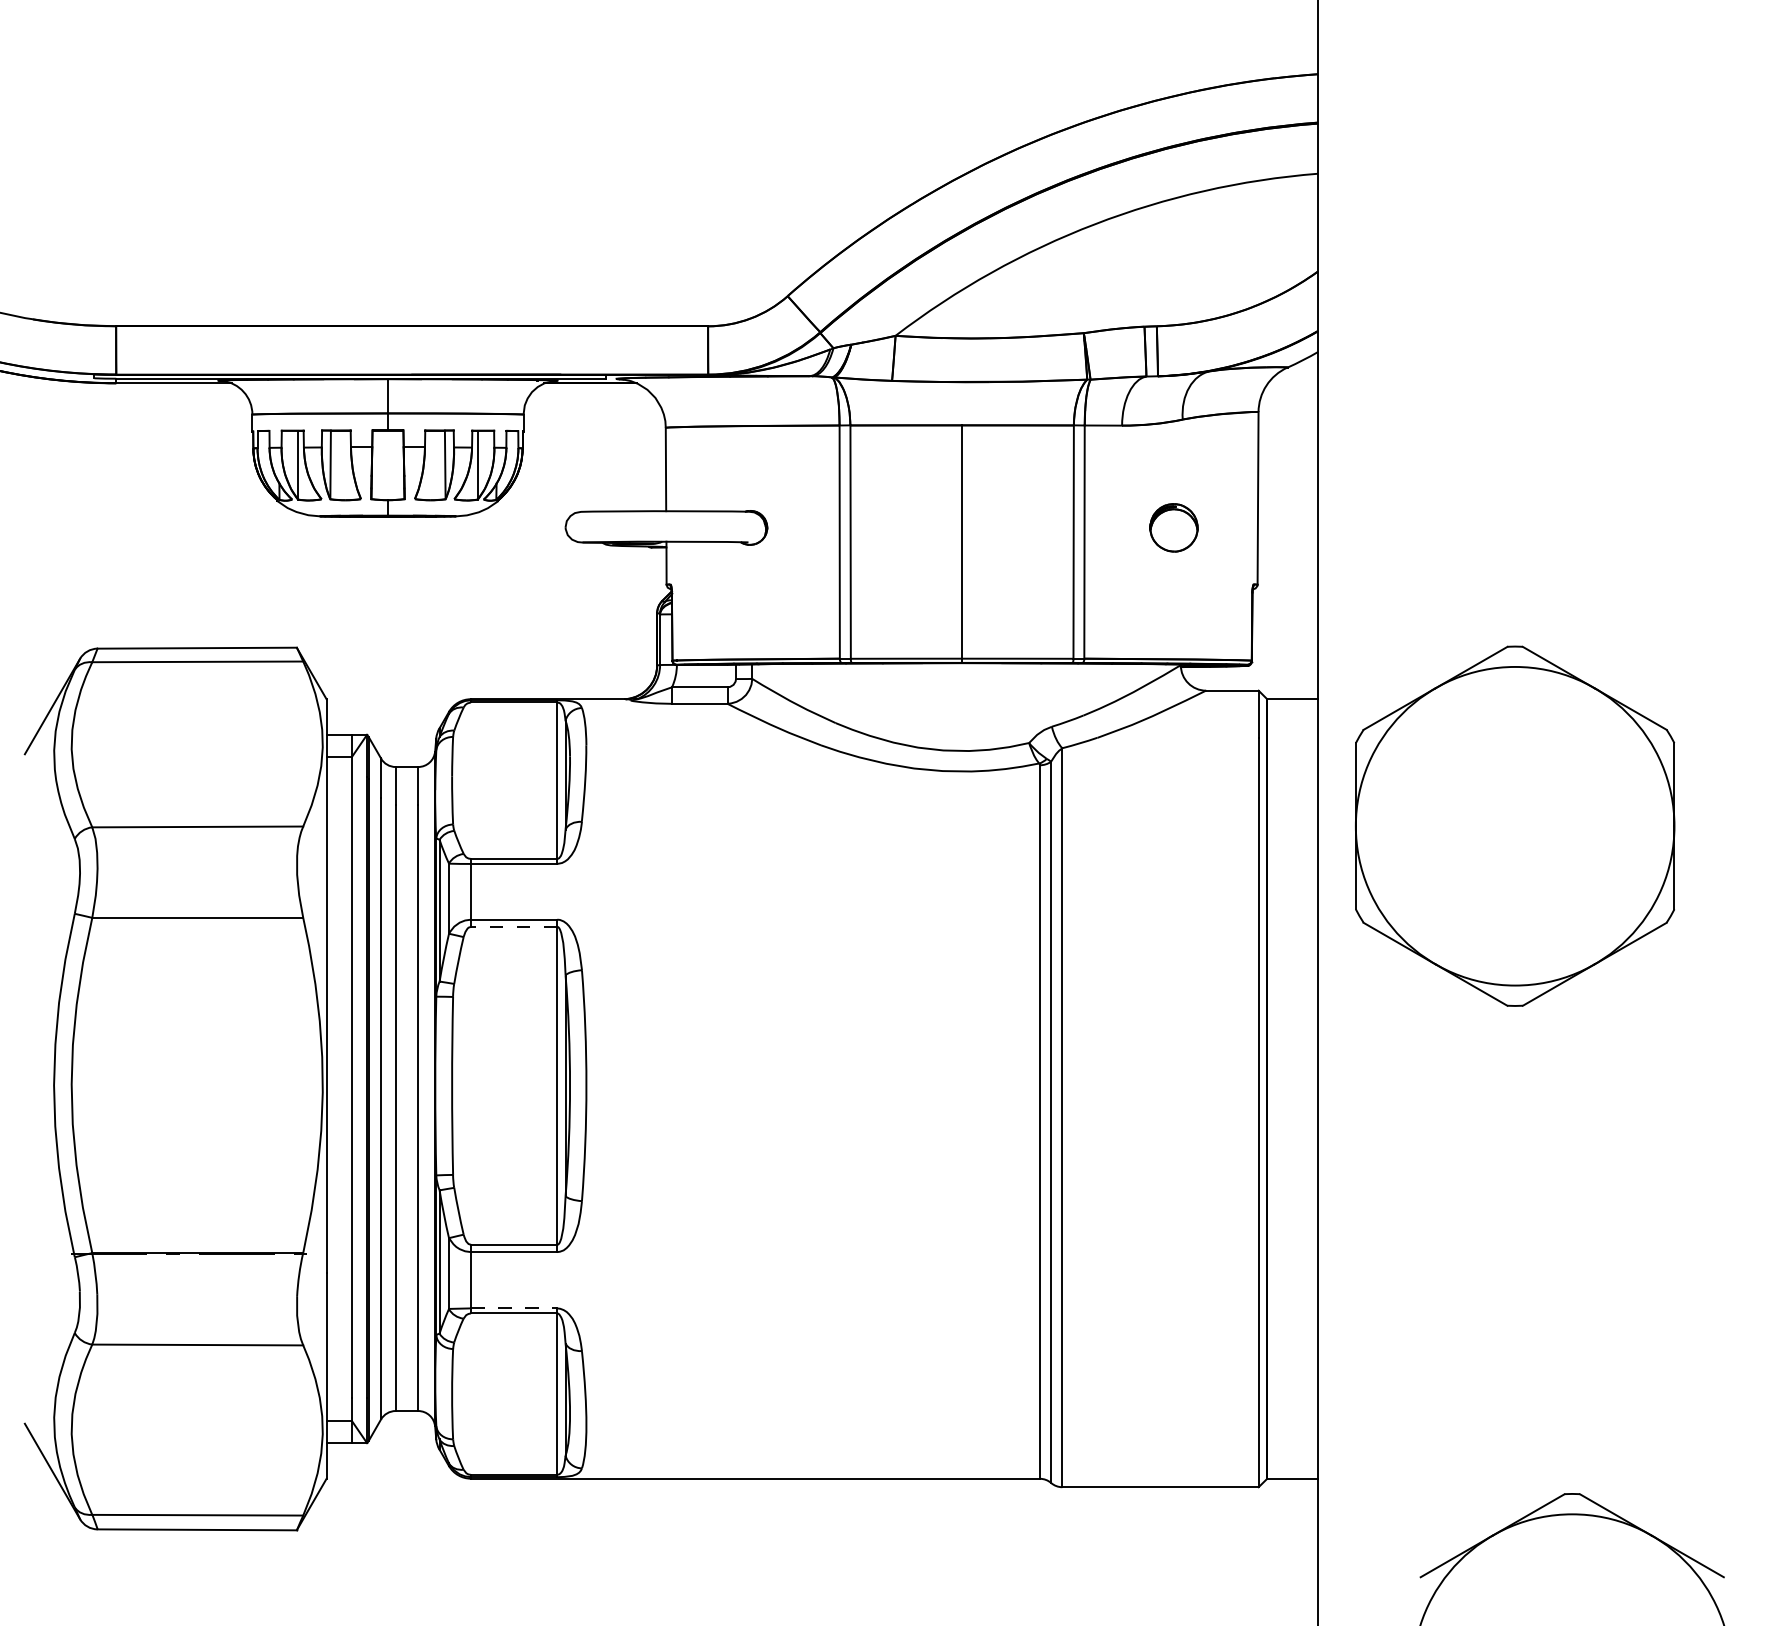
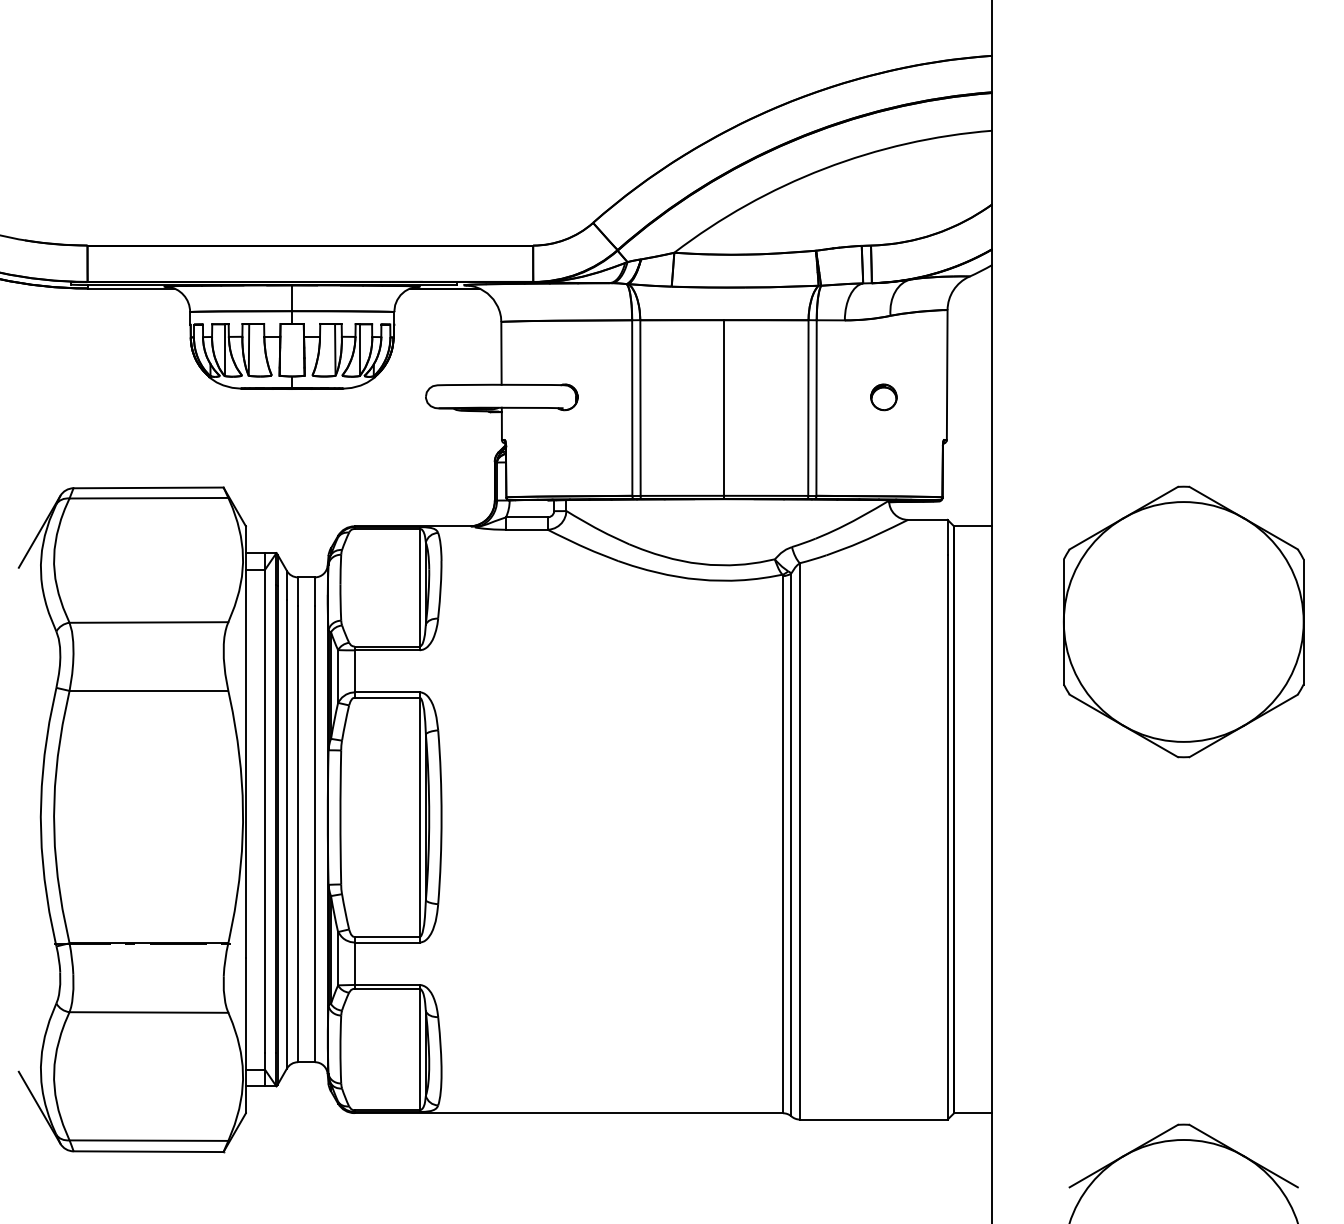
part: (1173, 528) -> (883, 397), size x0.71
part: (1514, 825) -> (1183, 621), moved
line: (514, 926) -> (387, 697), dashed -> solid
line: (514, 1307) -> (387, 984), dashed -> solid

